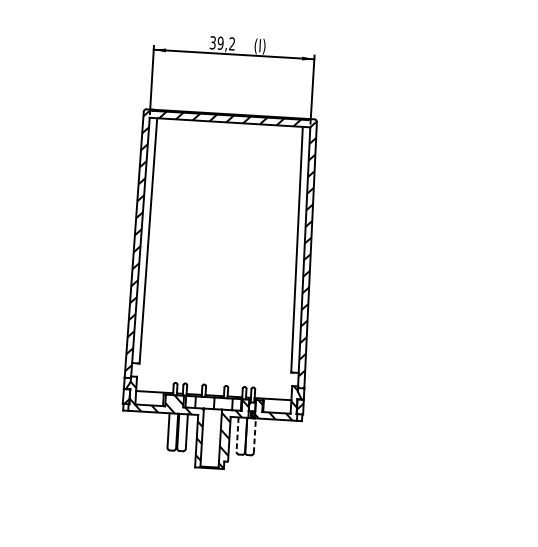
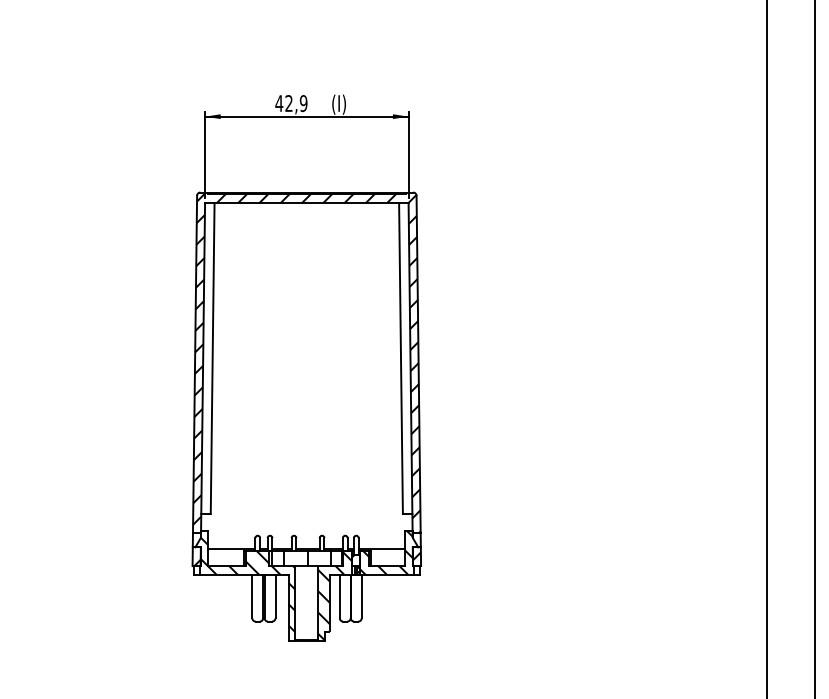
text: (222, 43) -> (291, 103), 39,2 -> 42,9
line: (237, 434) -> (339, 596), dashed -> solid
line: (254, 435) -> (361, 596), dashed -> solid

